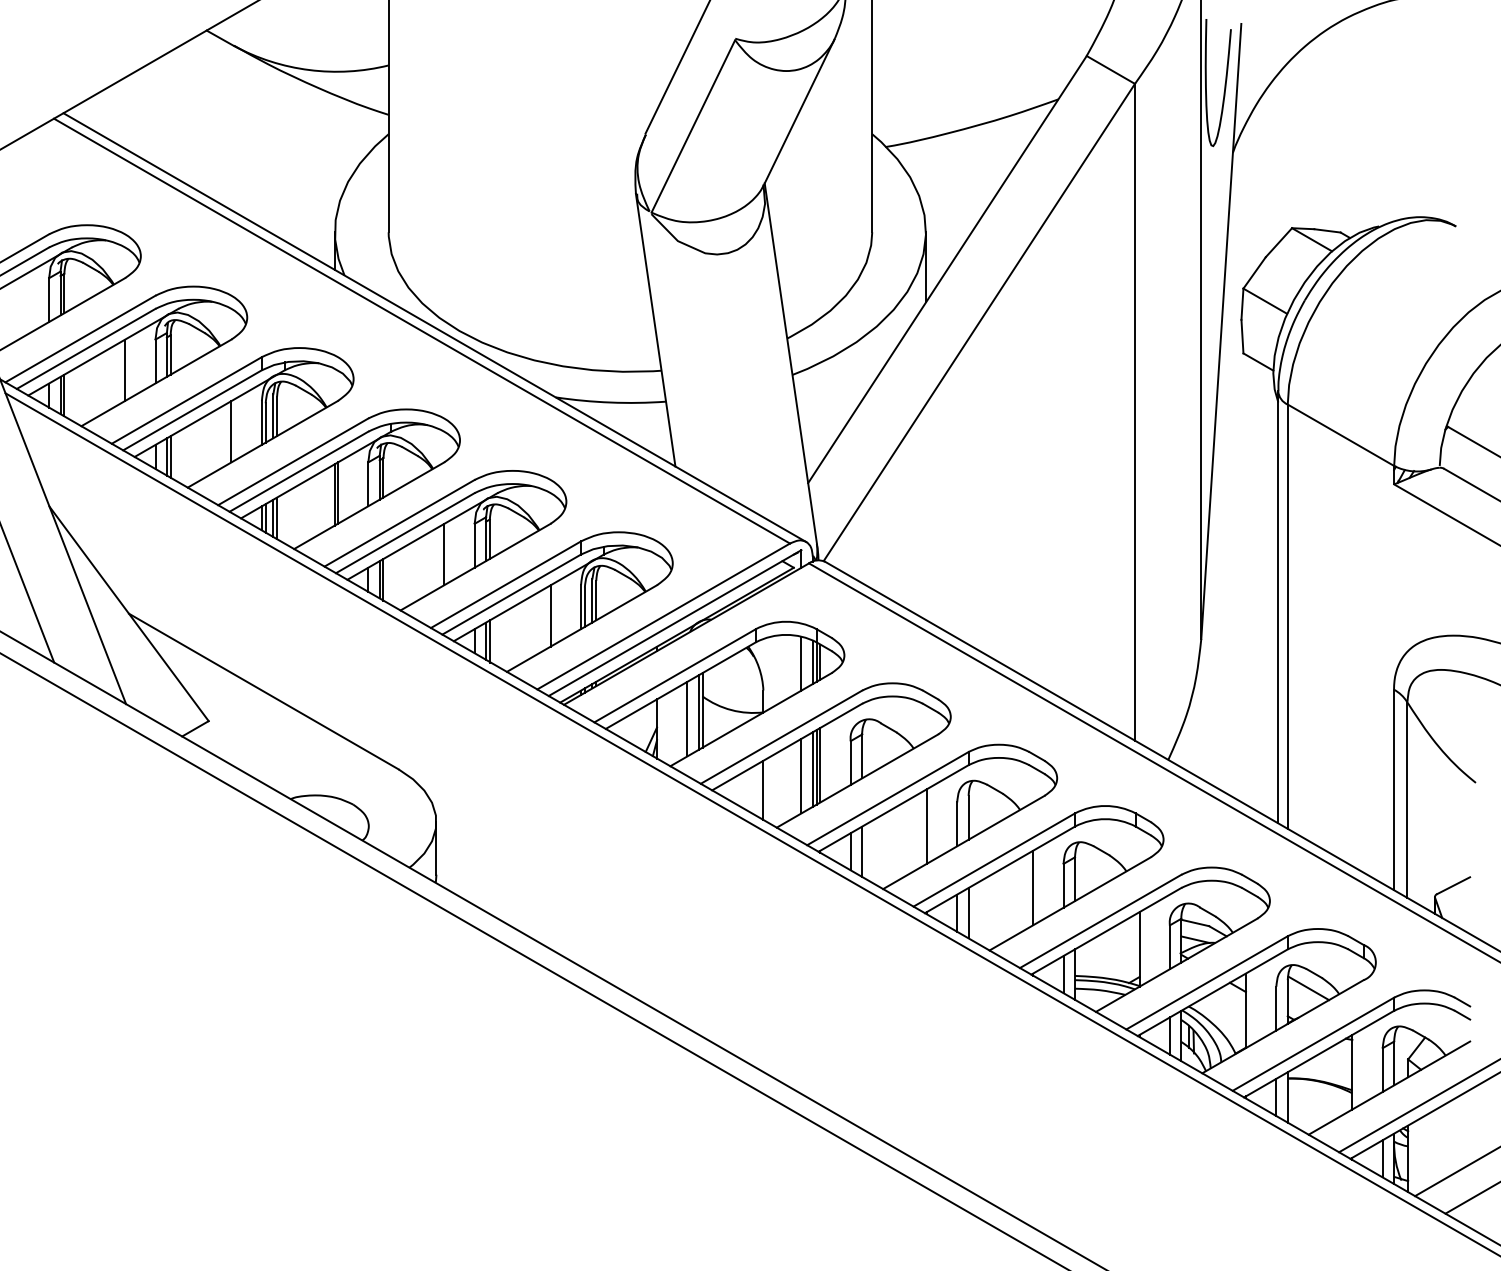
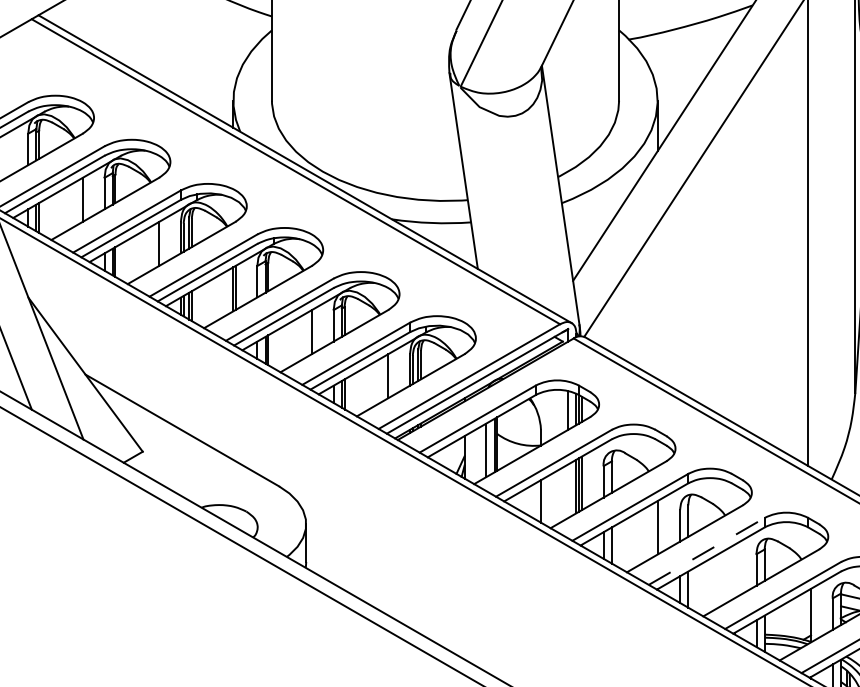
line: (801, 775) -> (568, 490), removed
line: (994, 859) -> (706, 551), solid -> dashed
line: (1033, 887) -> (734, 571), removed

